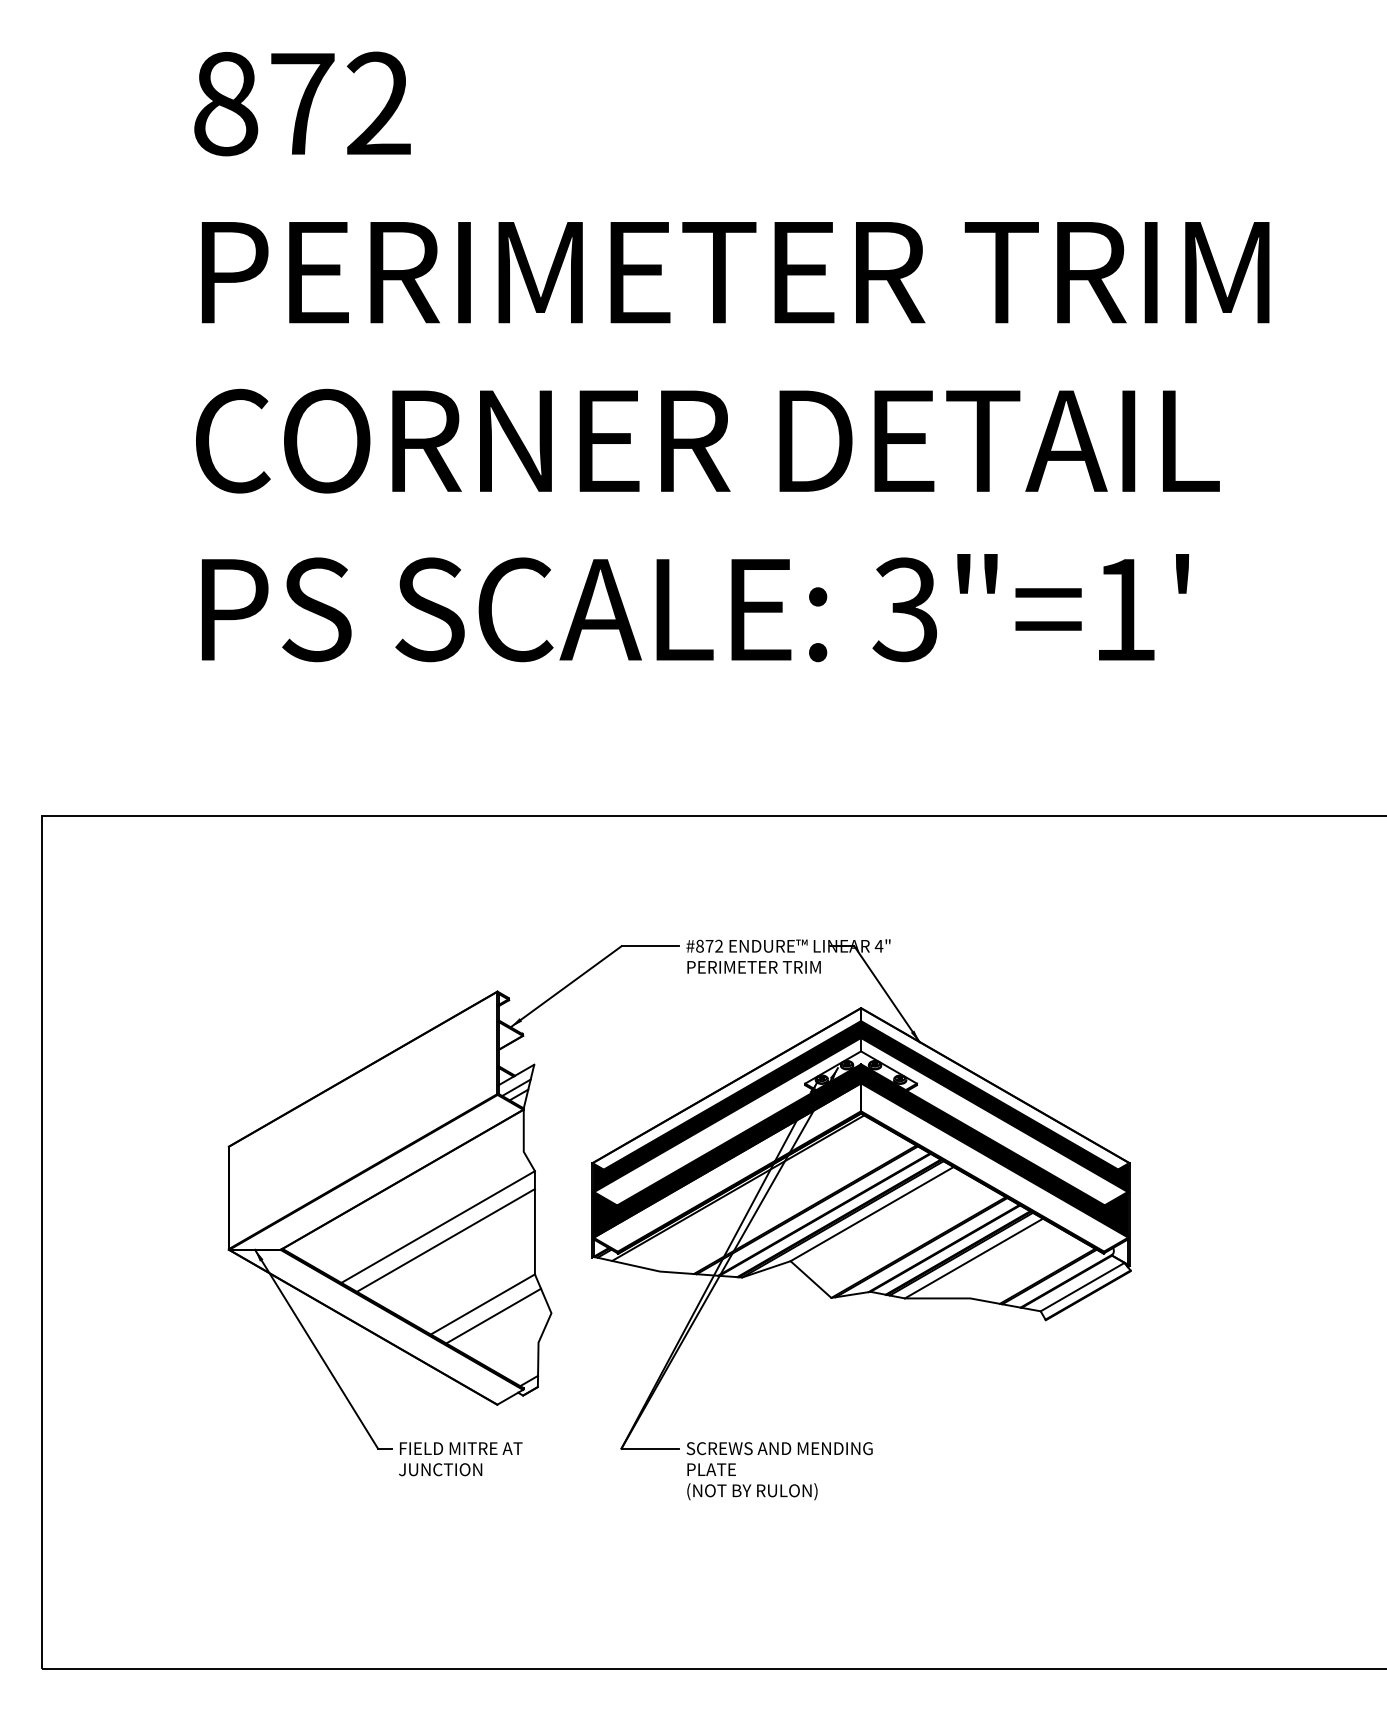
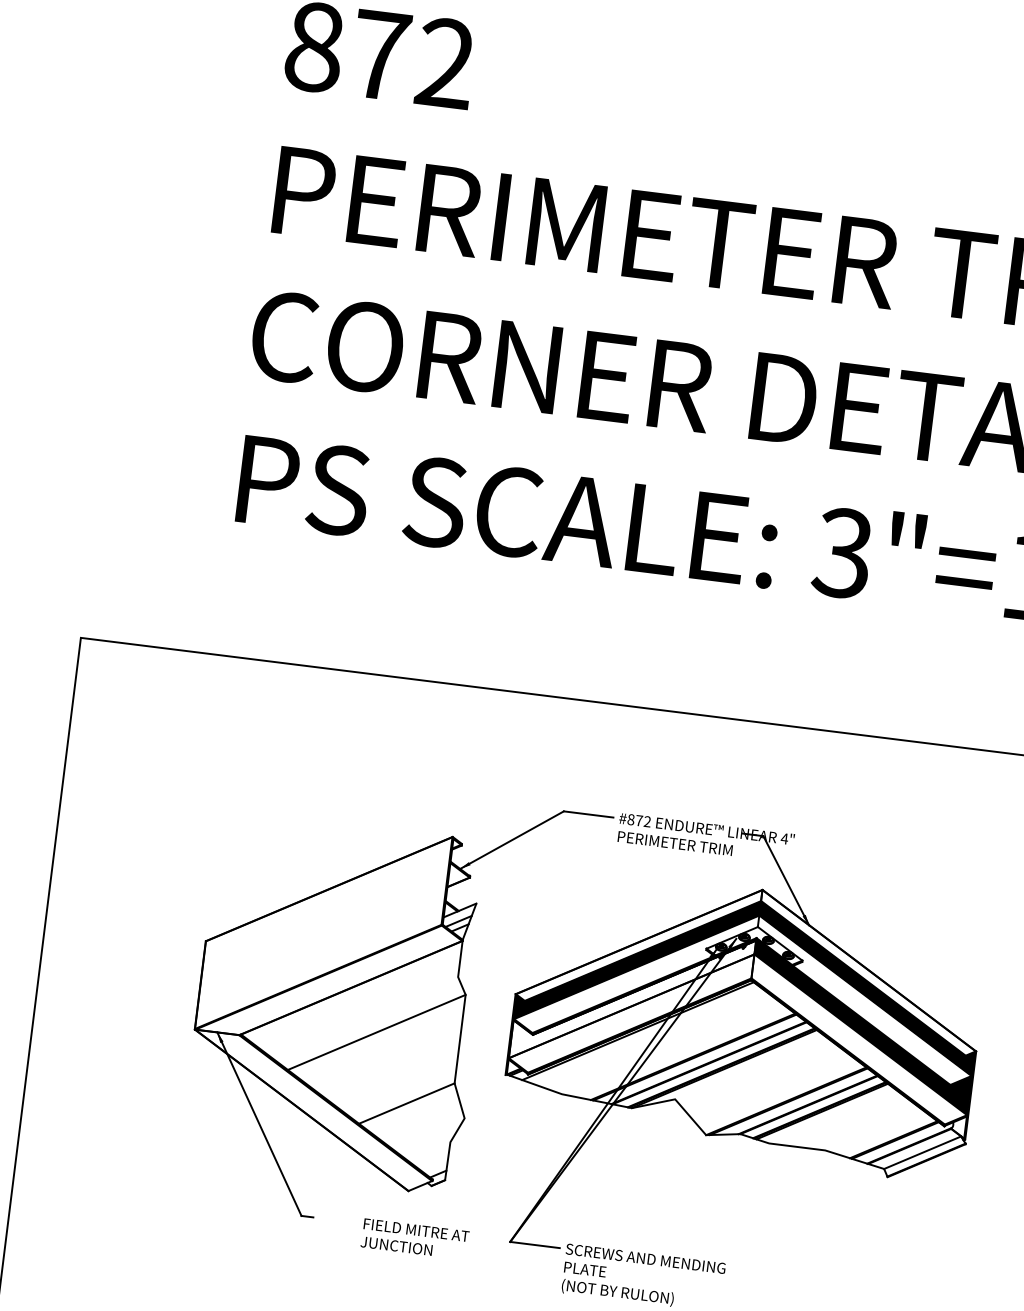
fill: (726, 1152) -> (631, 999), removed
line: (871, 1214) -> (749, 1067), removed
line: (445, 1240) -> (381, 1044), removed
line: (973, 1258) -> (832, 1116), removed
line: (493, 1315) -> (414, 1114), removed
text: (460, 1459) -> (414, 1239), moved

